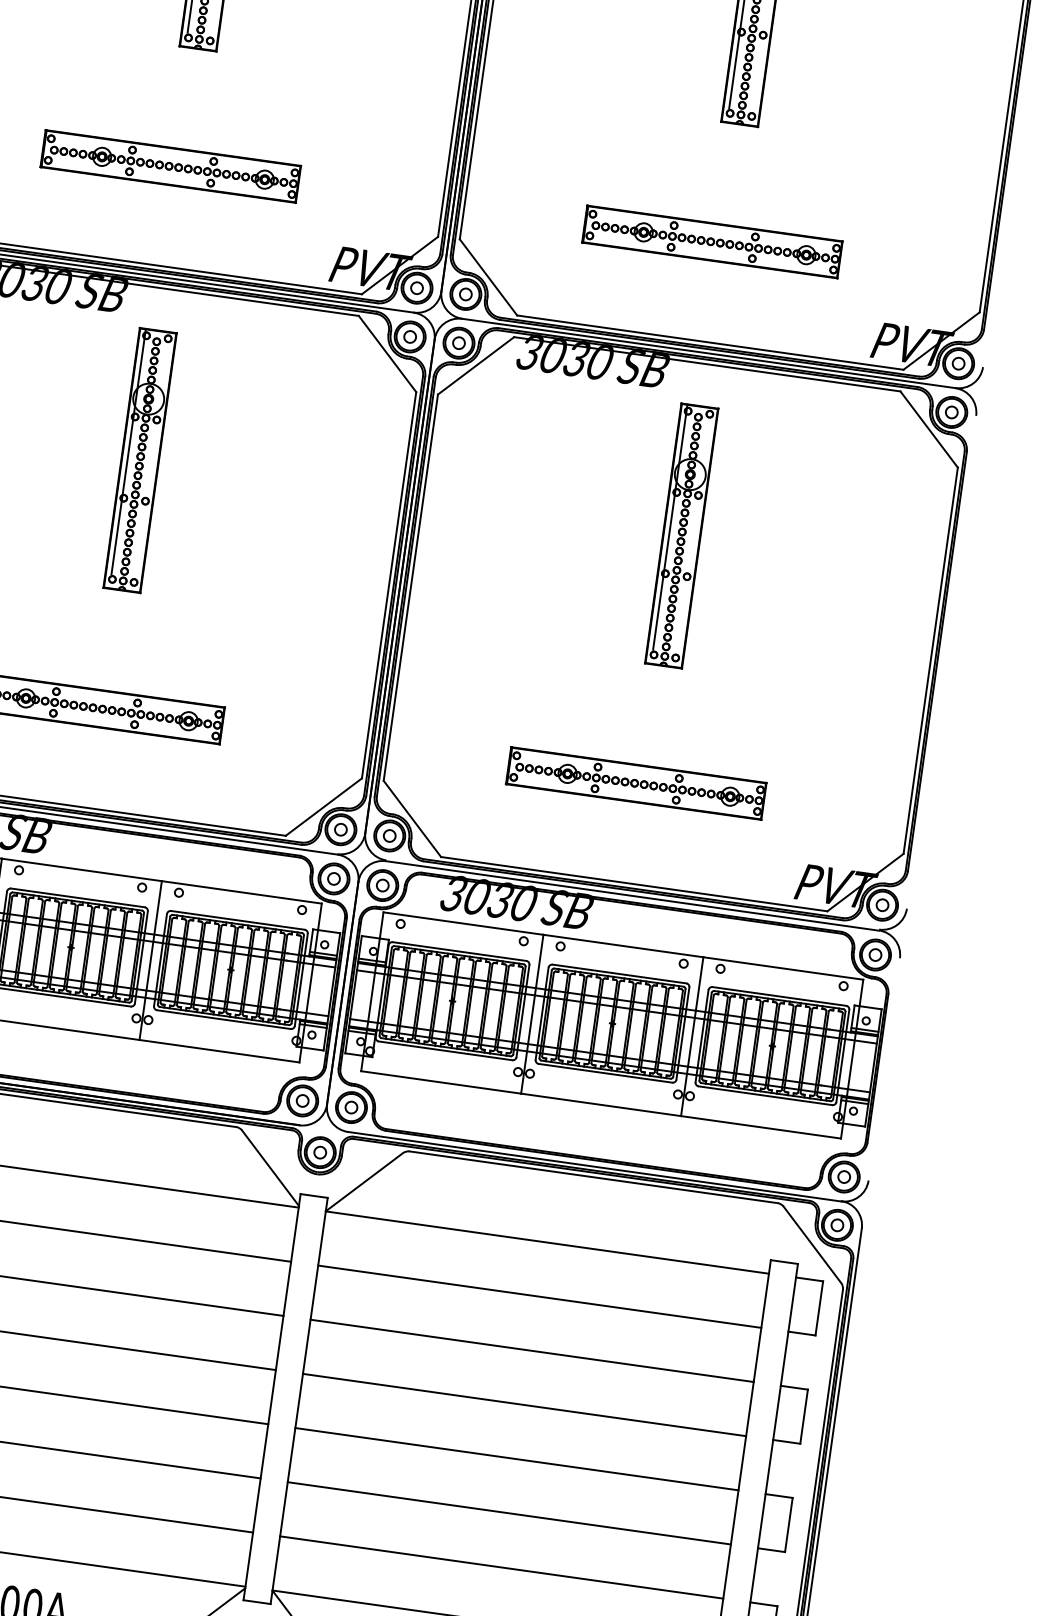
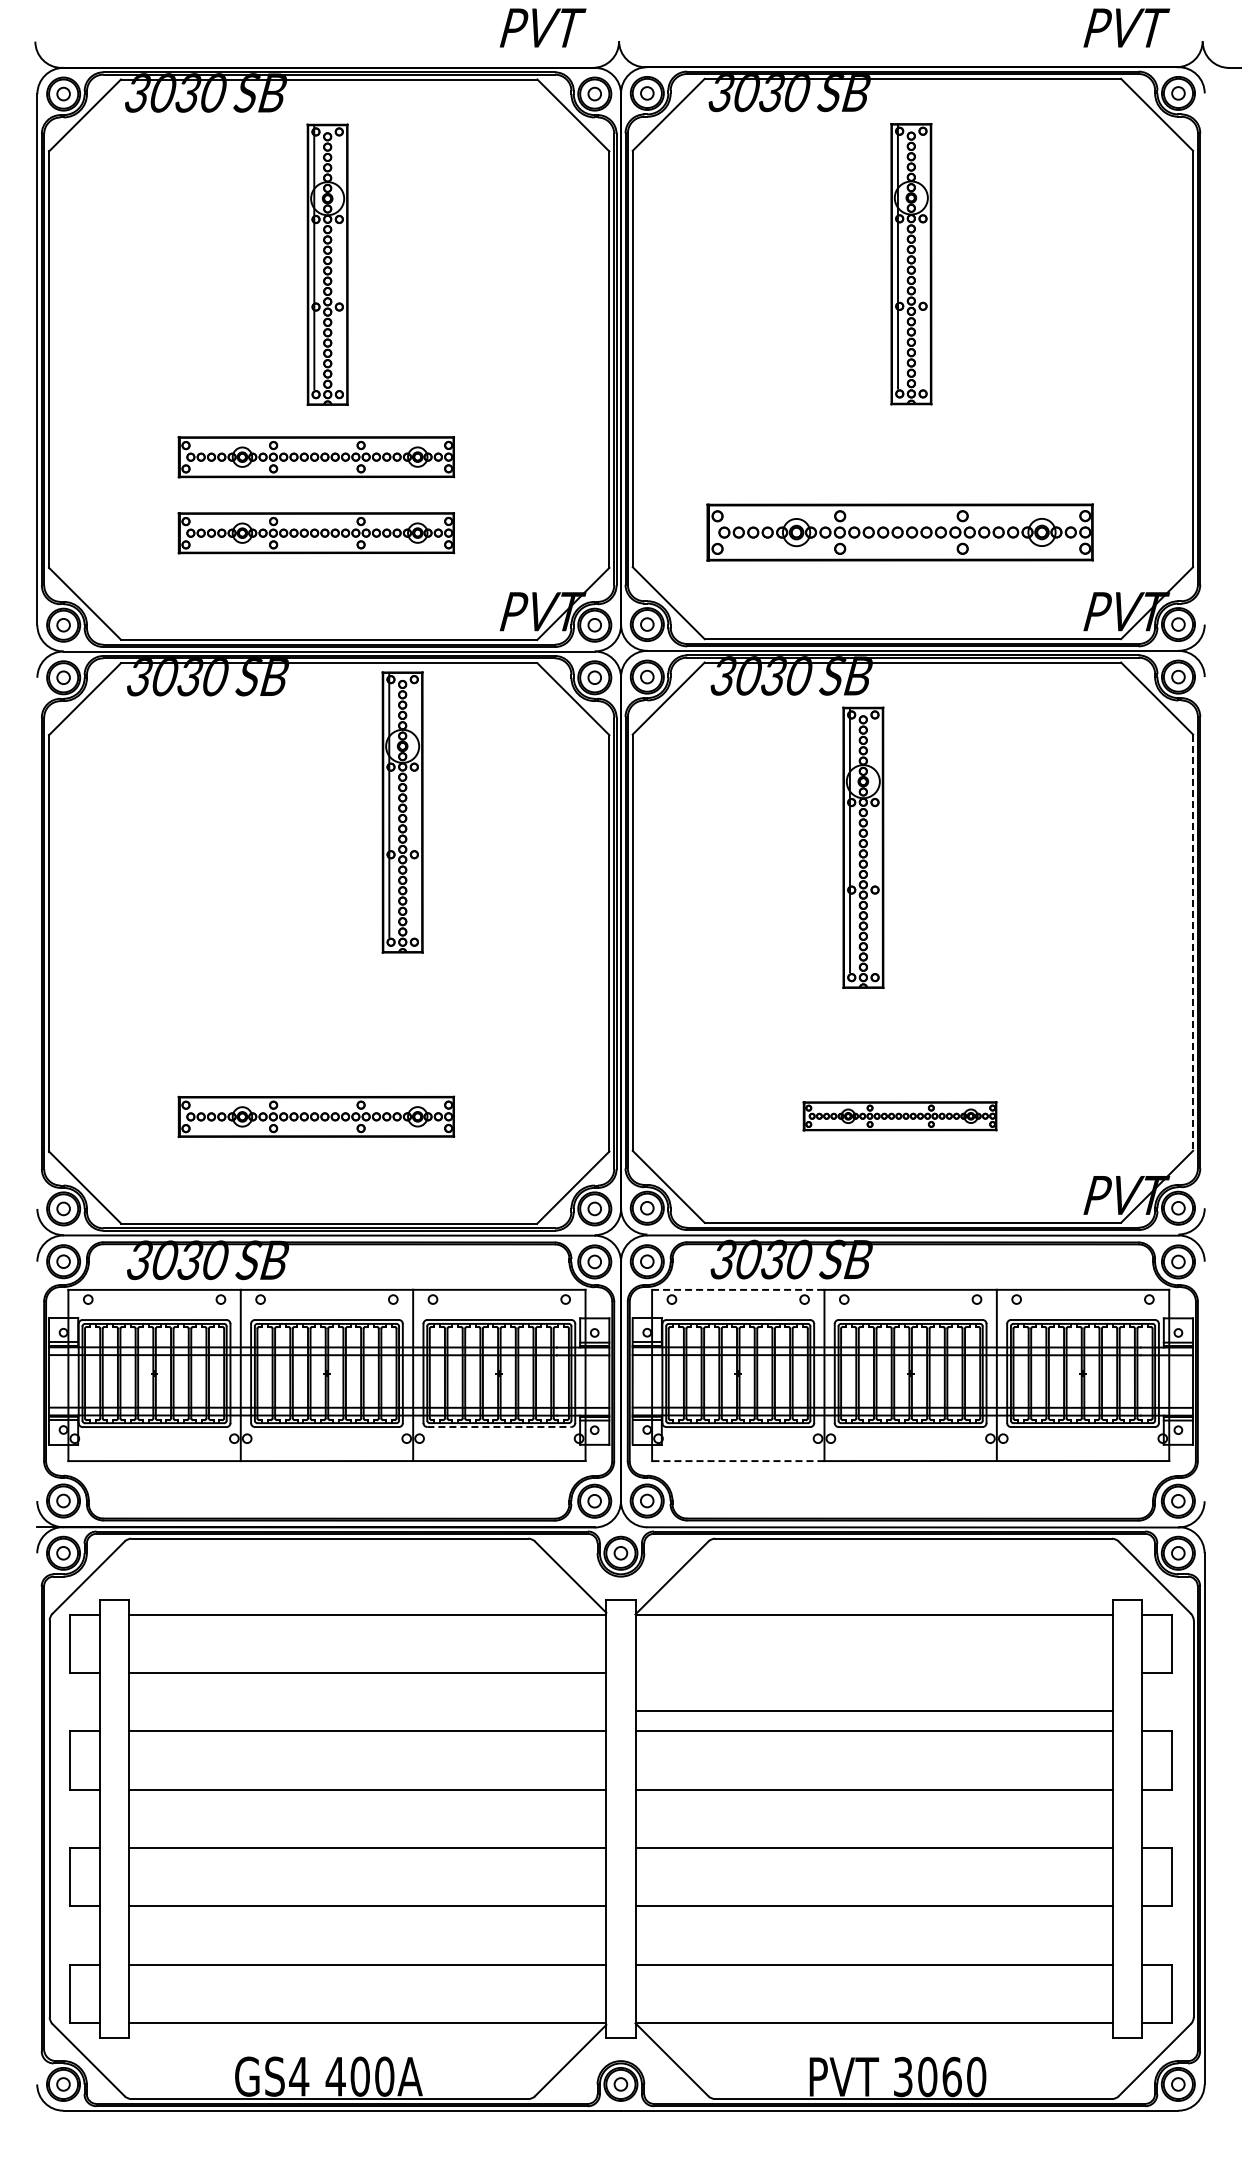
part: (180, 96) -> (316, 457), added
part: (711, 241) -> (899, 532), size x1.4
part: (139, 460) -> (402, 812), moved
part: (681, 535) -> (863, 847), moved
line: (931, 661) -> (1193, 943), solid -> dashed
part: (635, 783) -> (899, 1116), size x0.7
line: (463, 923) -> (738, 1289), solid -> dashed
line: (224, 1020) -> (499, 1427), solid -> dashed
line: (440, 1082) -> (737, 1461), solid -> dashed
line: (539, 1296) -> (874, 1710), moved

